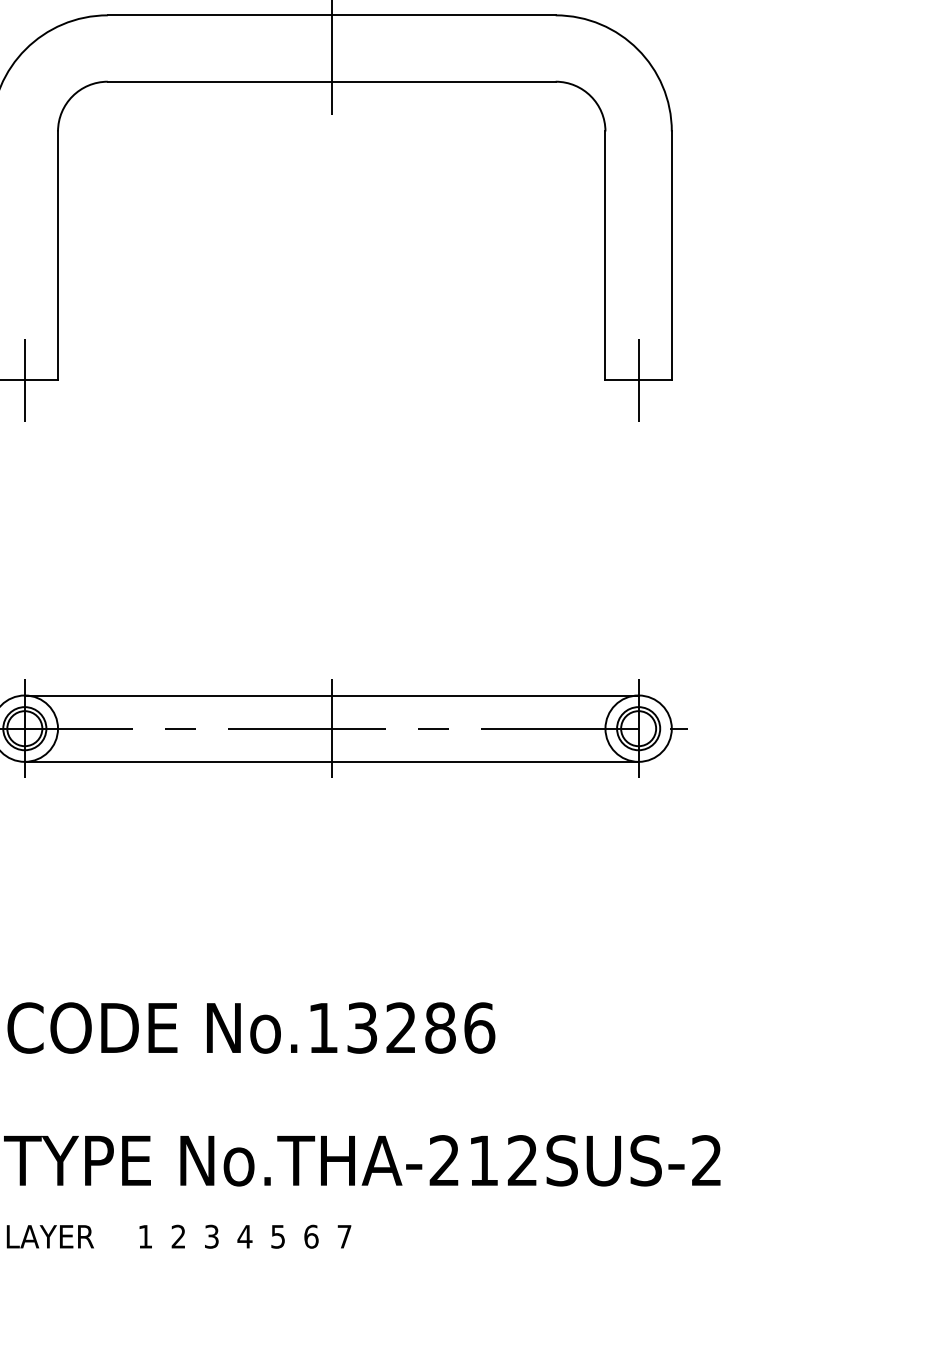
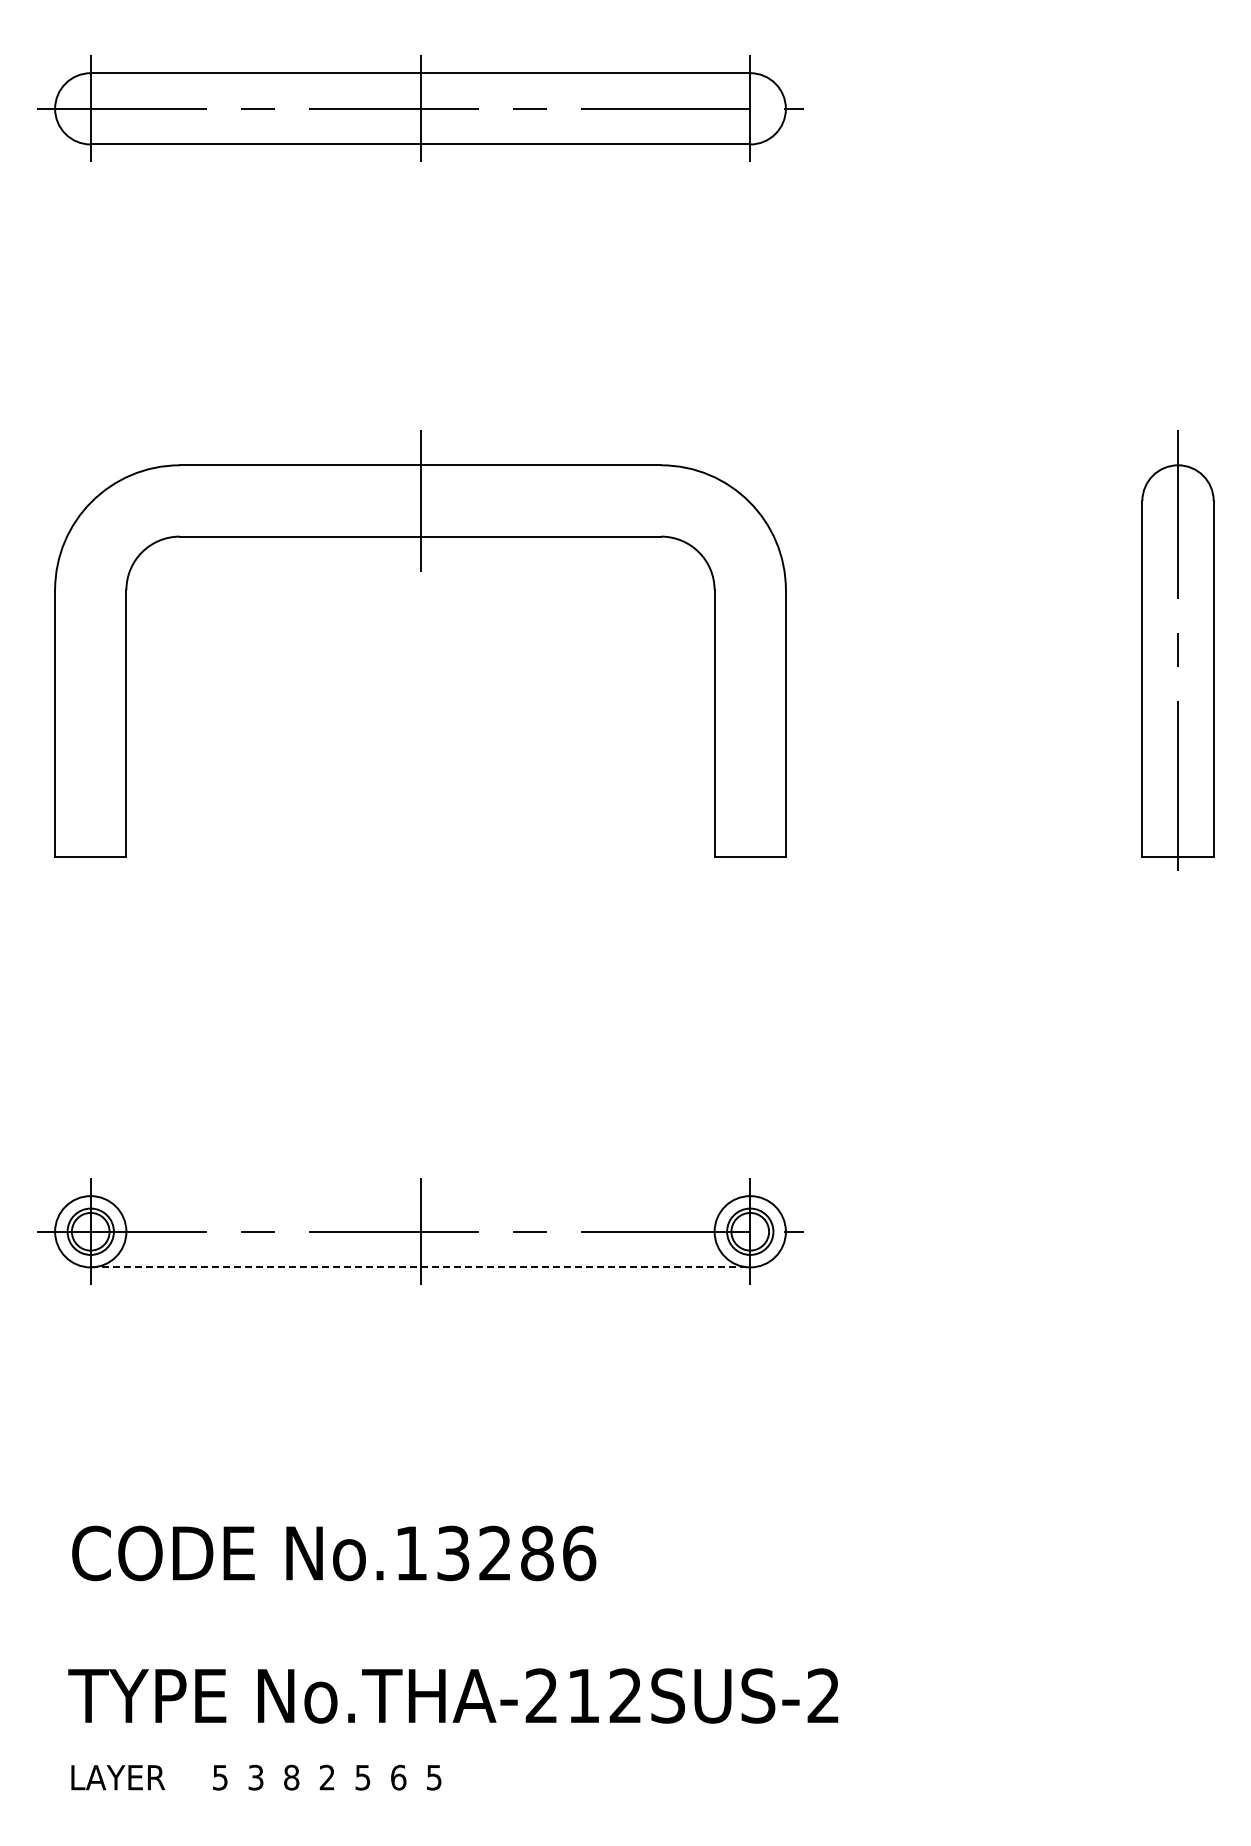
line: (24, 380) -> (90, 857), removed
line: (638, 380) -> (750, 857), removed
line: (331, 695) -> (420, 1196), removed
line: (331, 761) -> (420, 1267), solid -> dashed
text: (145, 1236) -> (220, 1777), 1 -> 5
text: (178, 1236) -> (255, 1777), 2 -> 3
text: (211, 1236) -> (291, 1777), 3 -> 8
text: (245, 1236) -> (327, 1777), 4 -> 2
text: (344, 1236) -> (434, 1777), 7 -> 5

